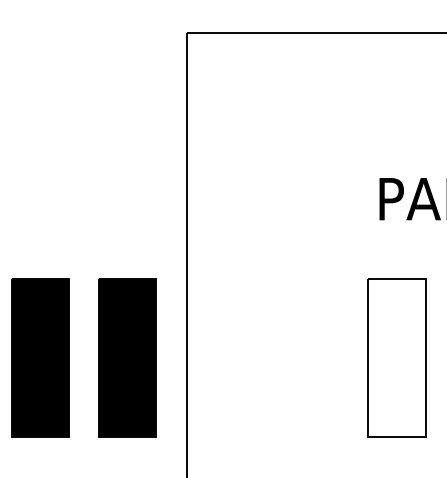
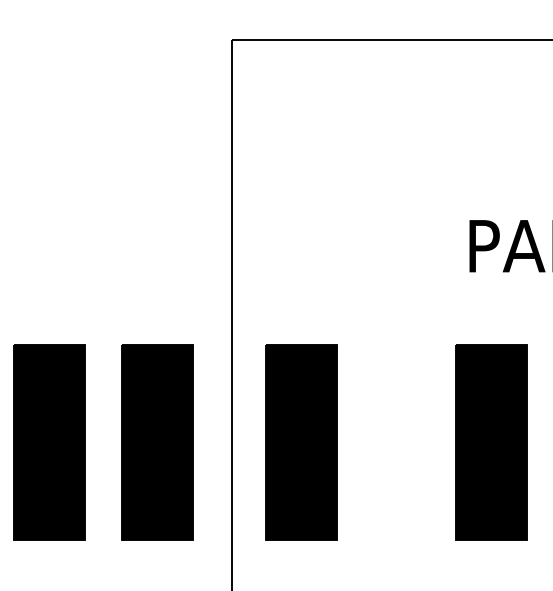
part: (243, 357) -> (301, 442), added
fill: (396, 357) -> (490, 442), added

